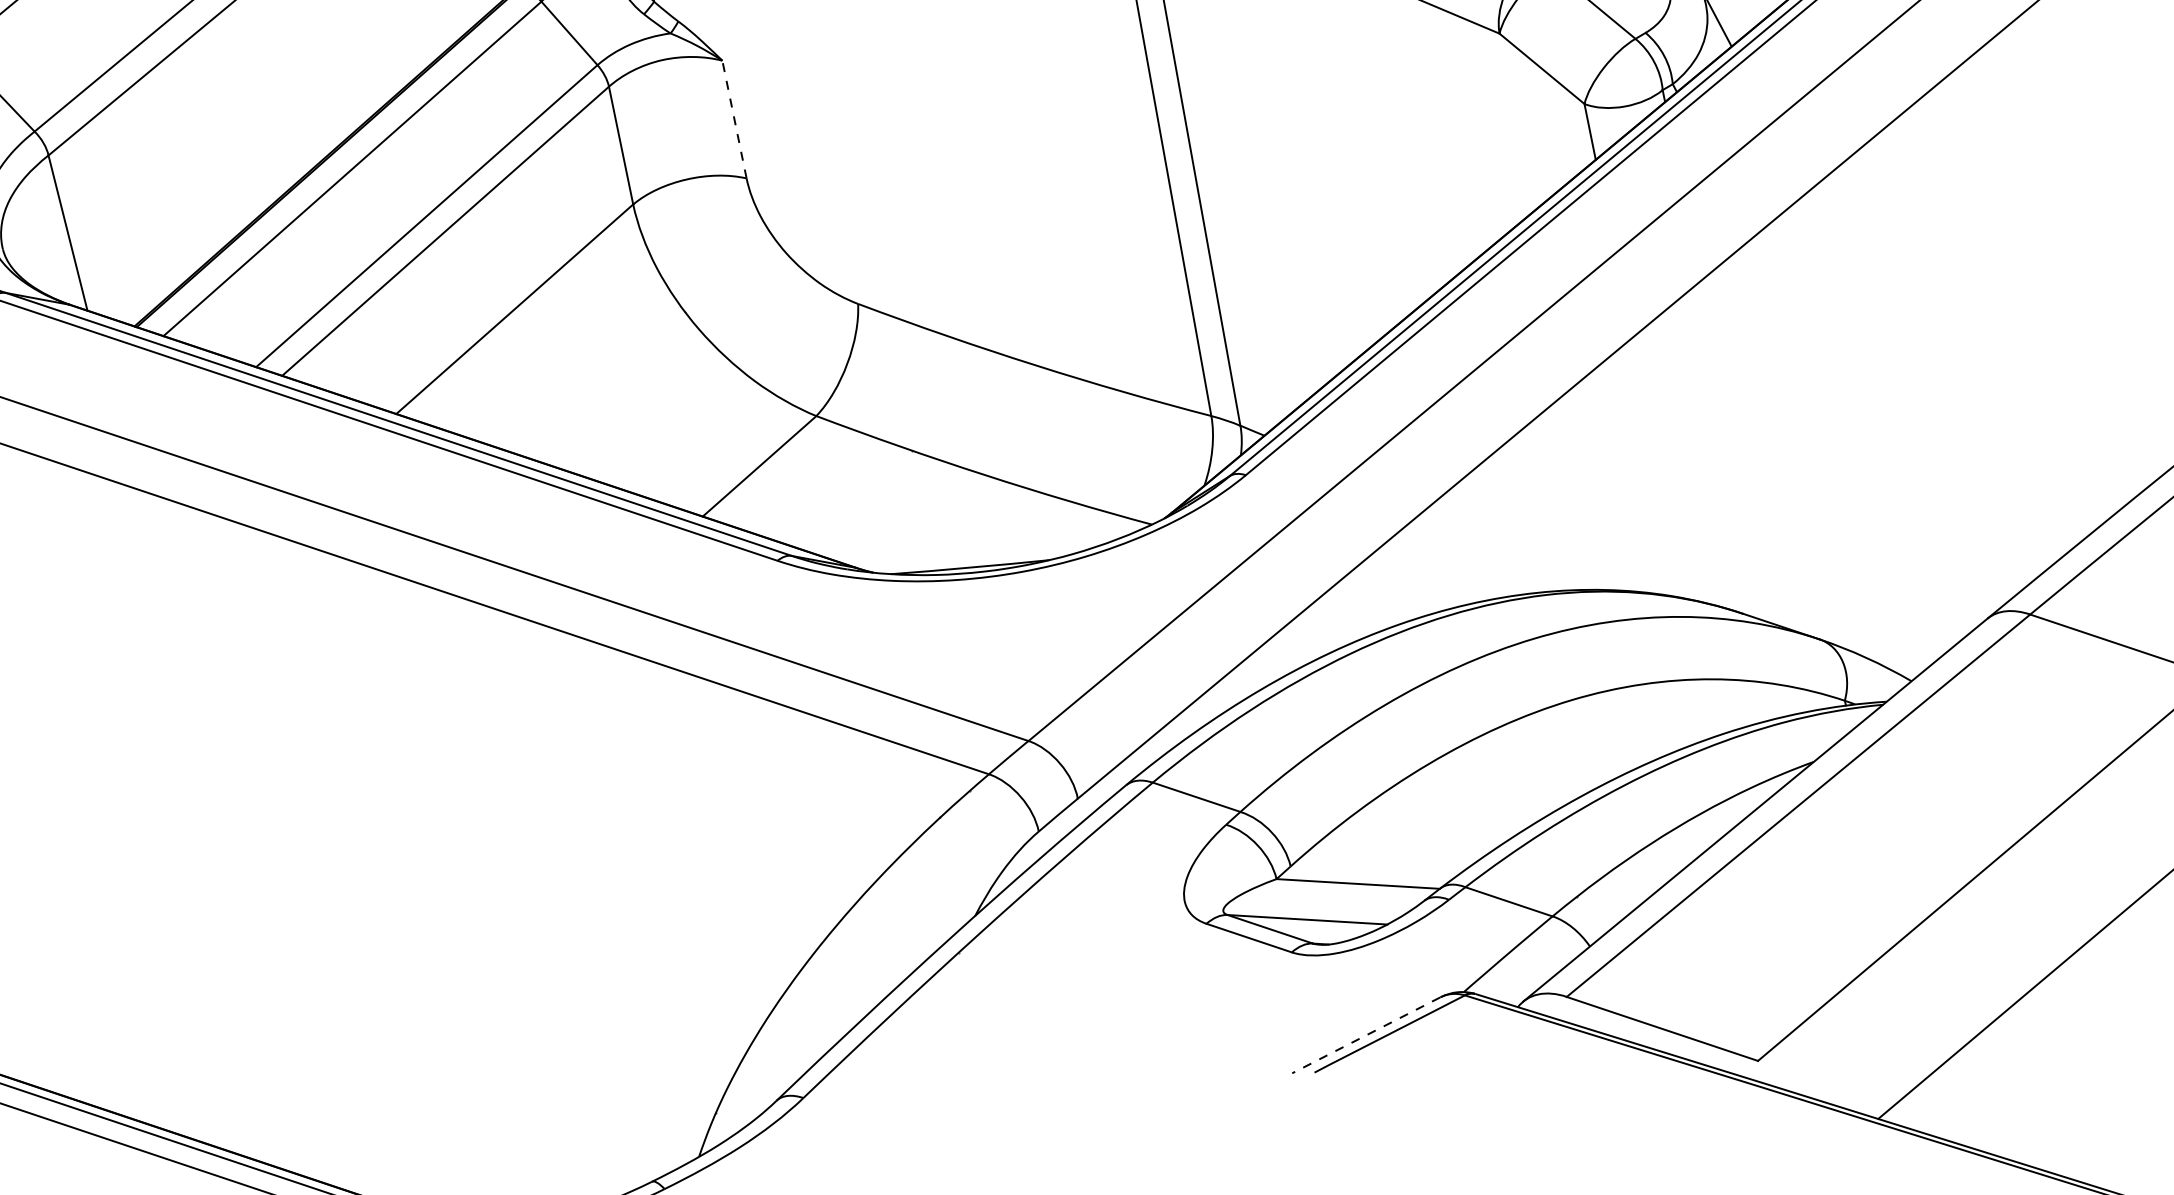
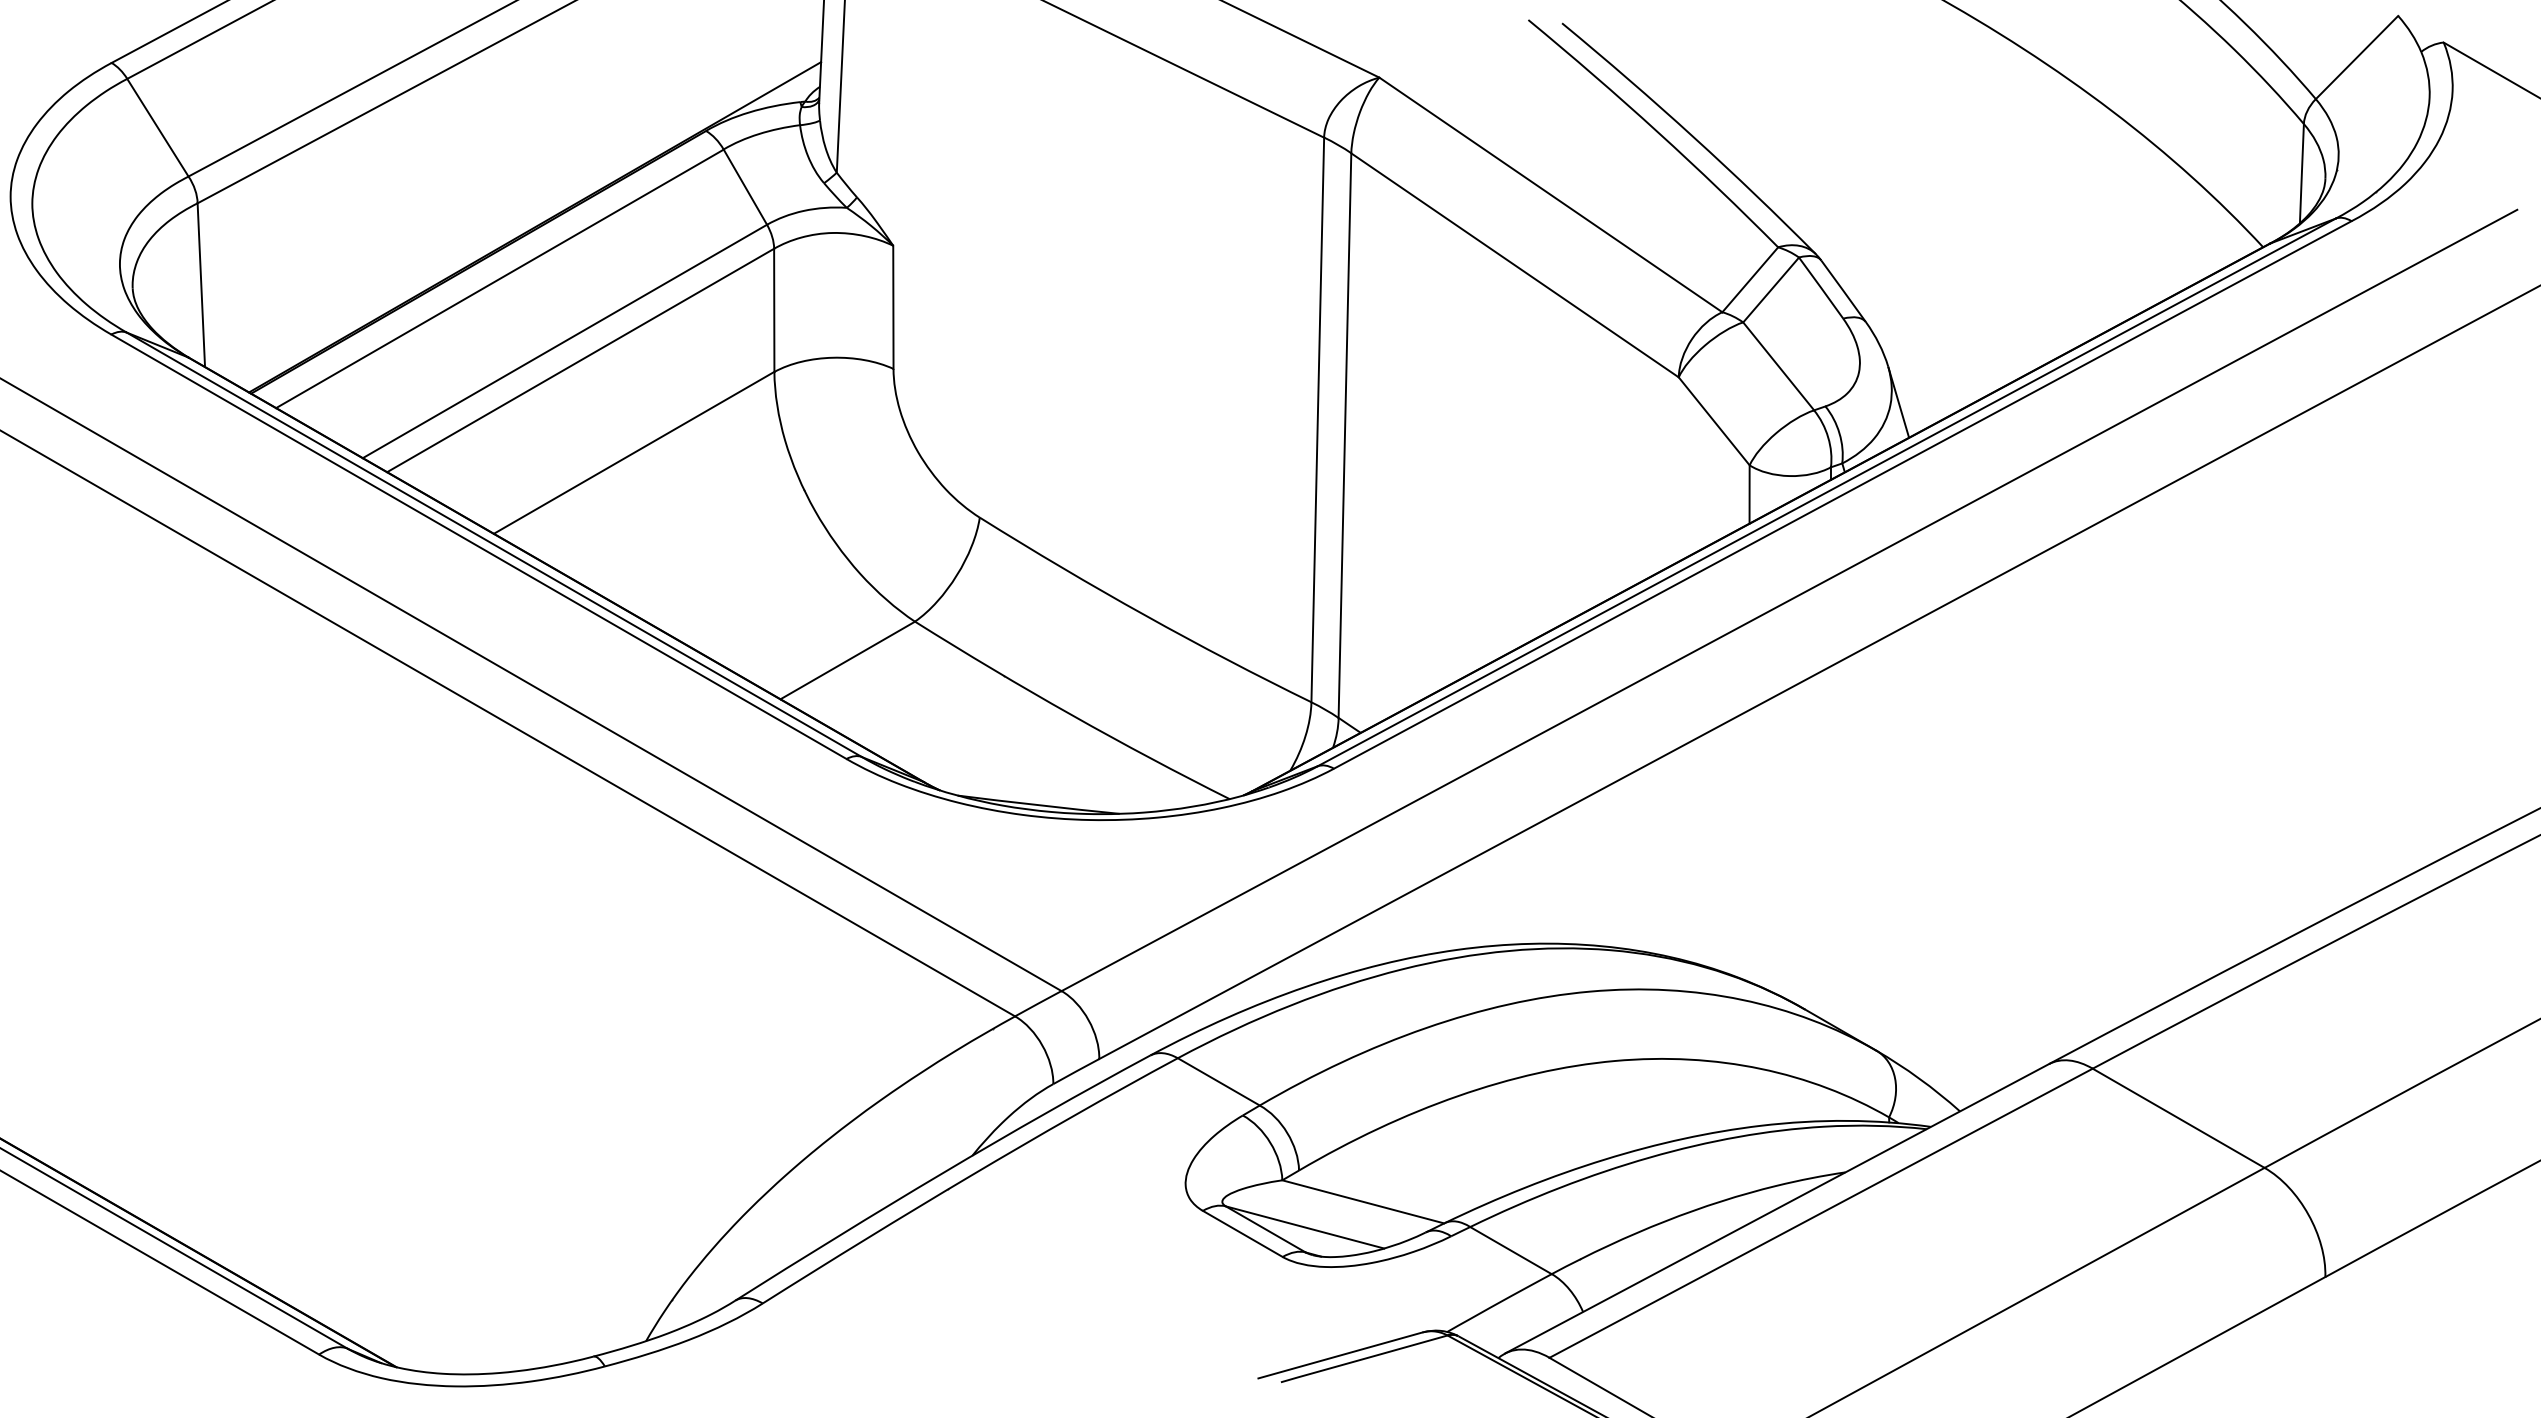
line: (734, 119) -> (893, 307), dashed -> solid
line: (1365, 1035) -> (1339, 1355), dashed -> solid

